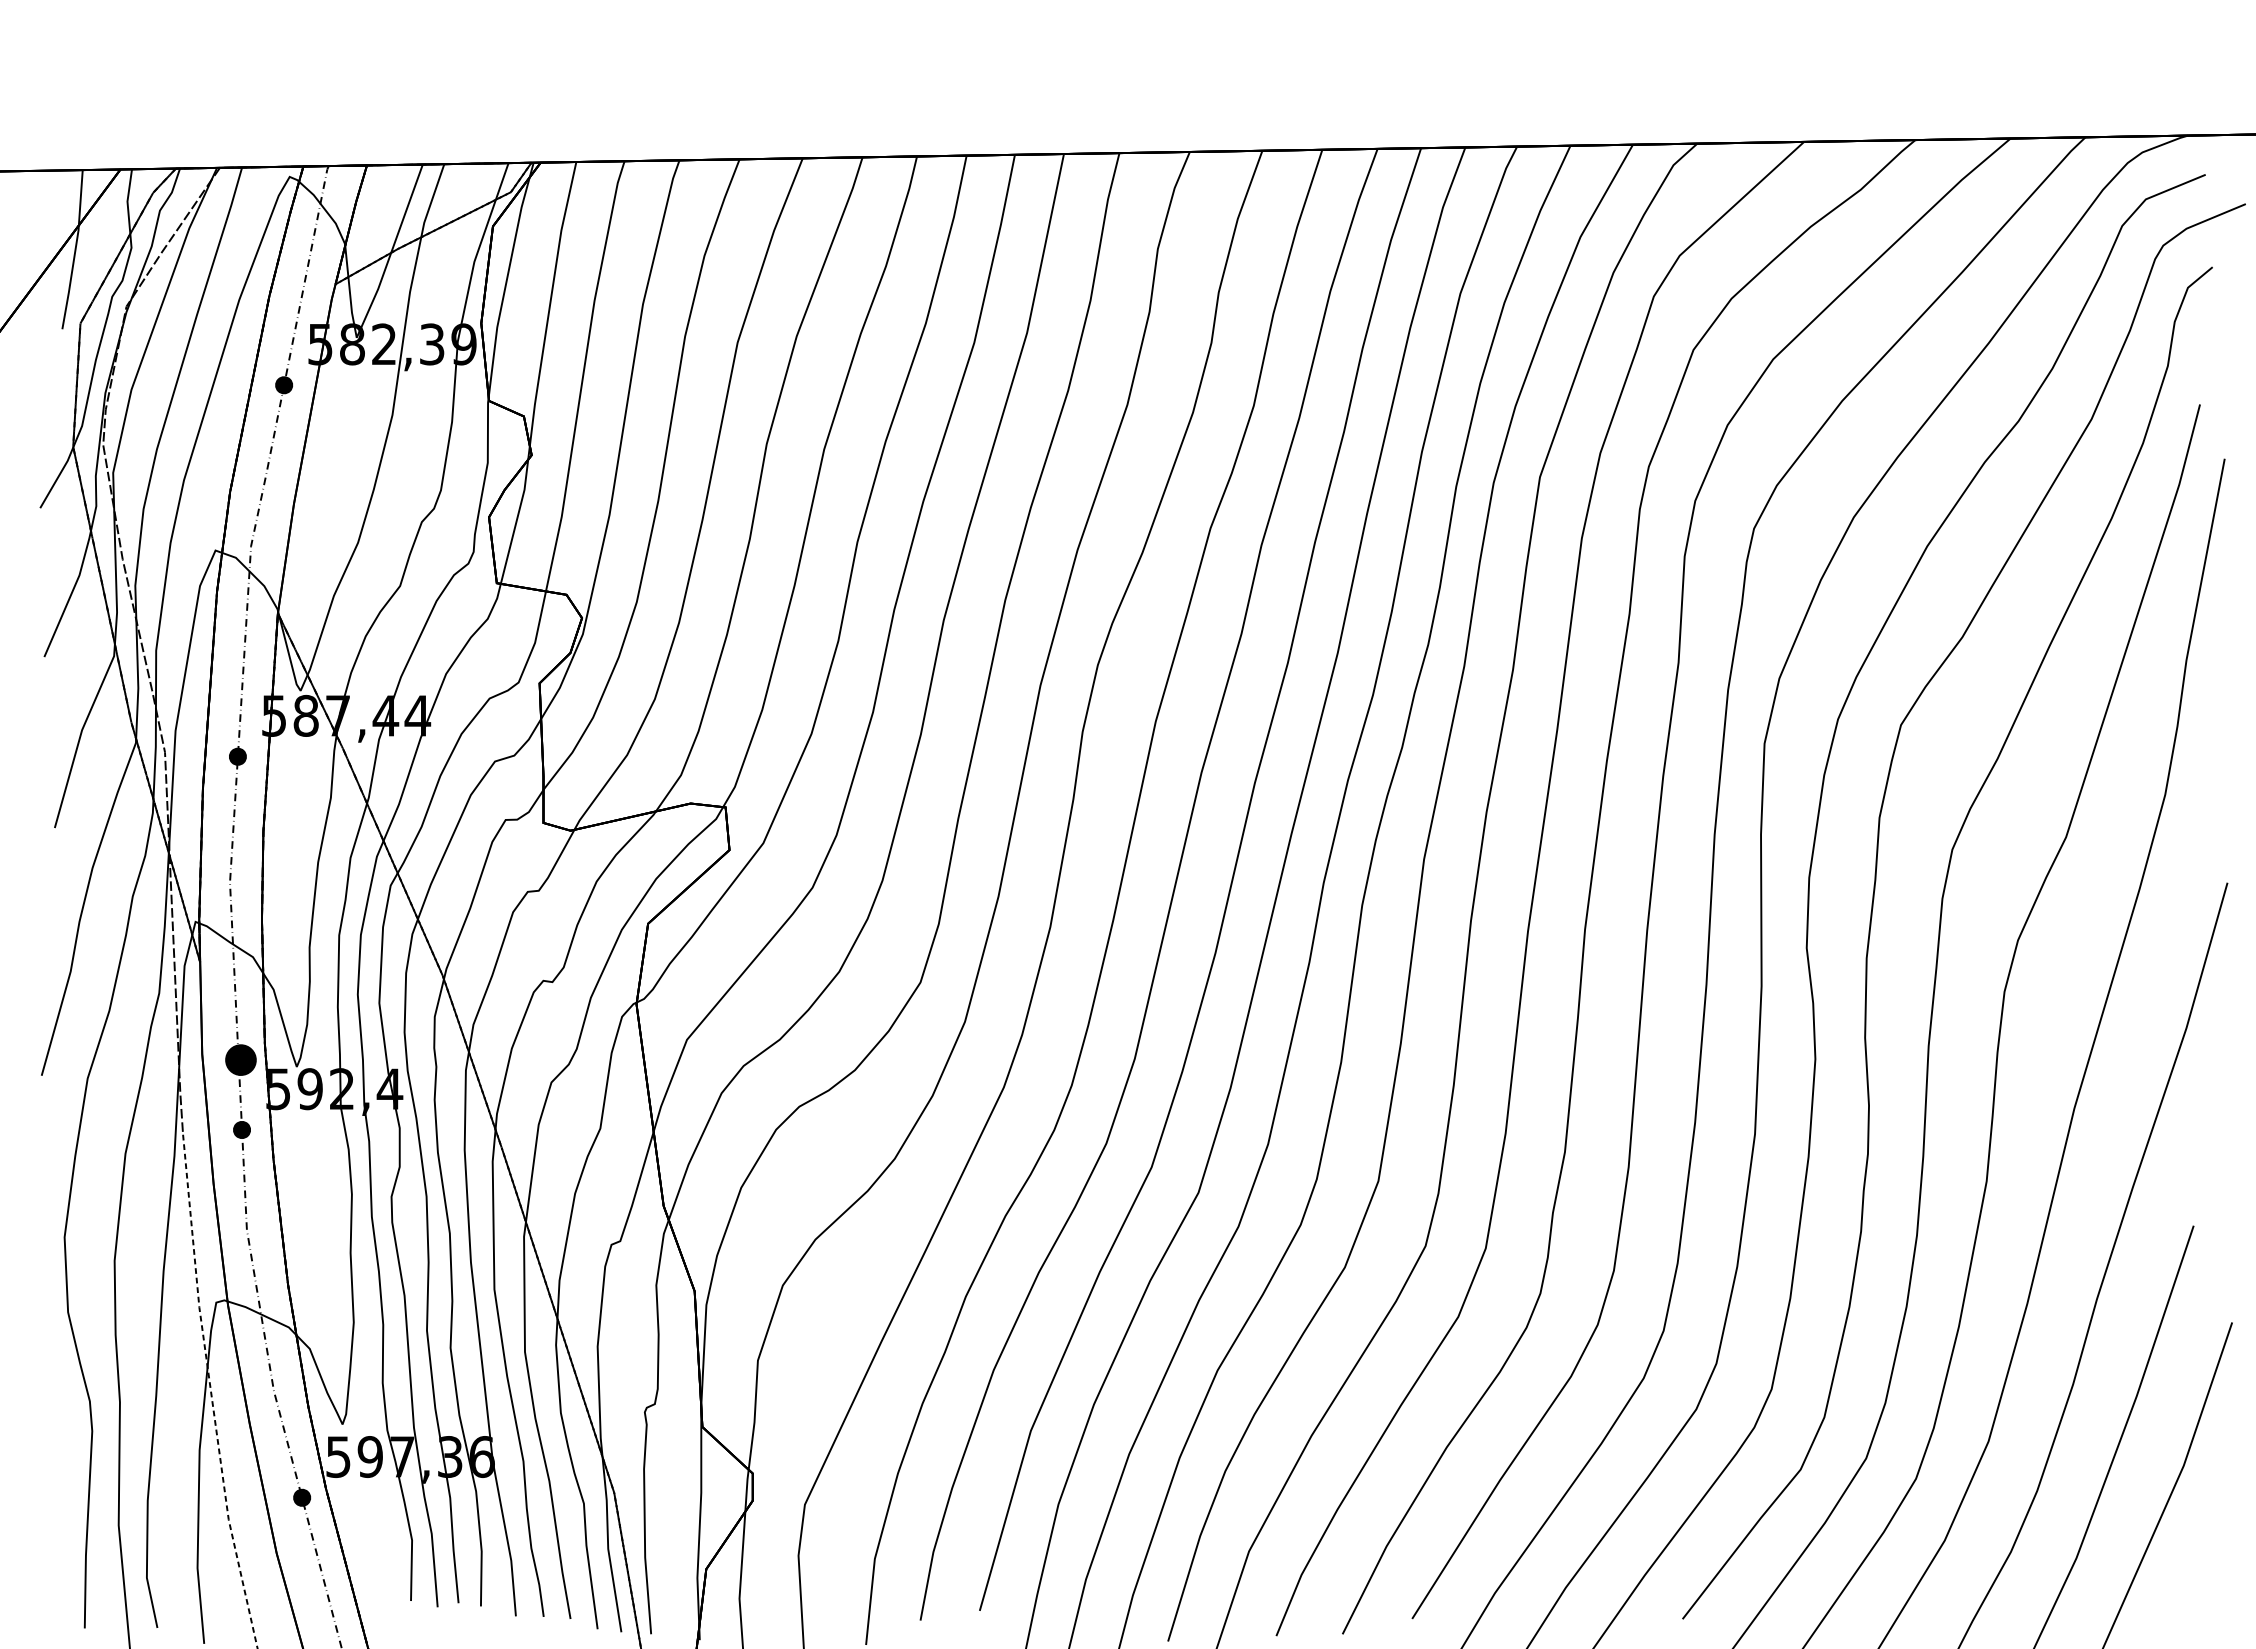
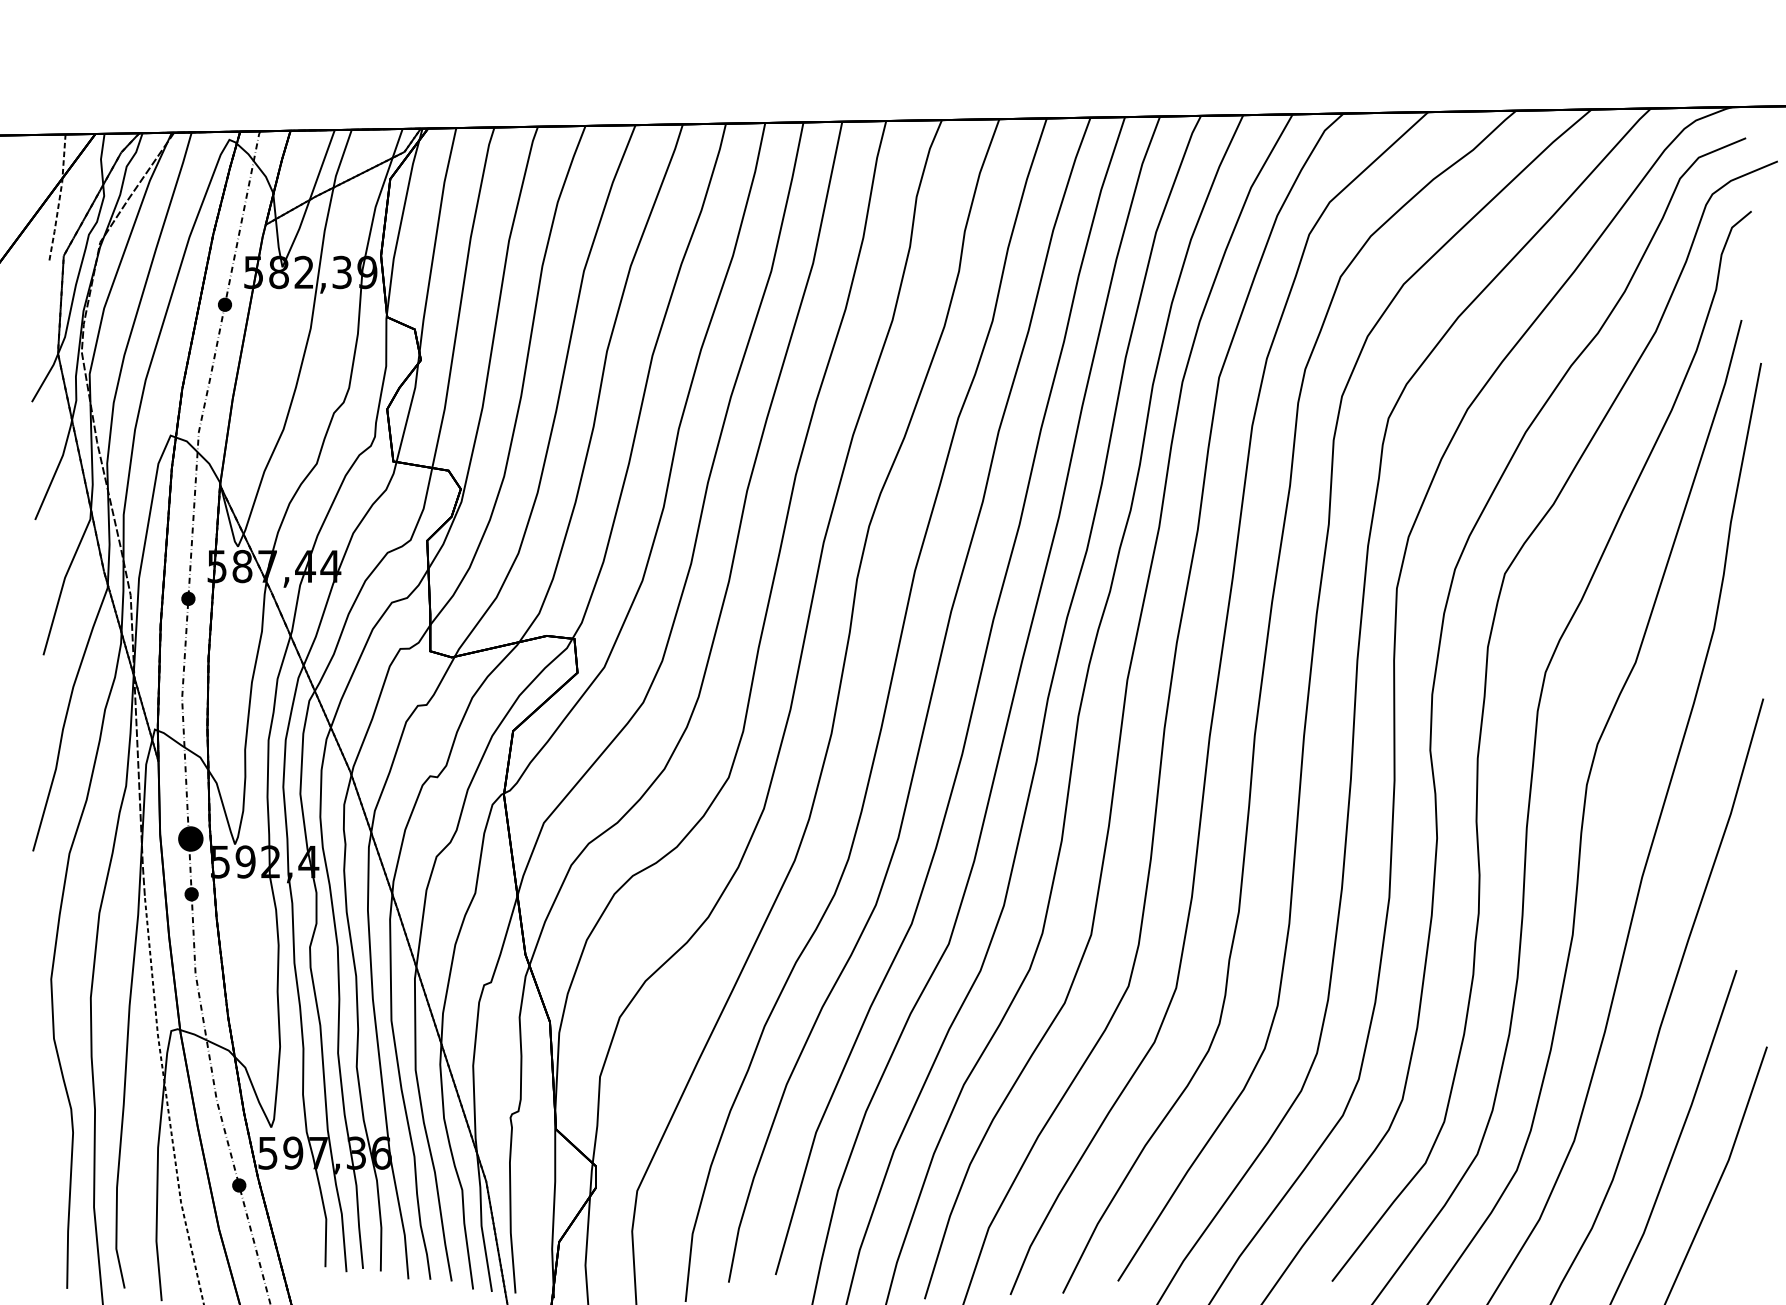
line: (75, 250) -> (59, 198), solid -> dashed

